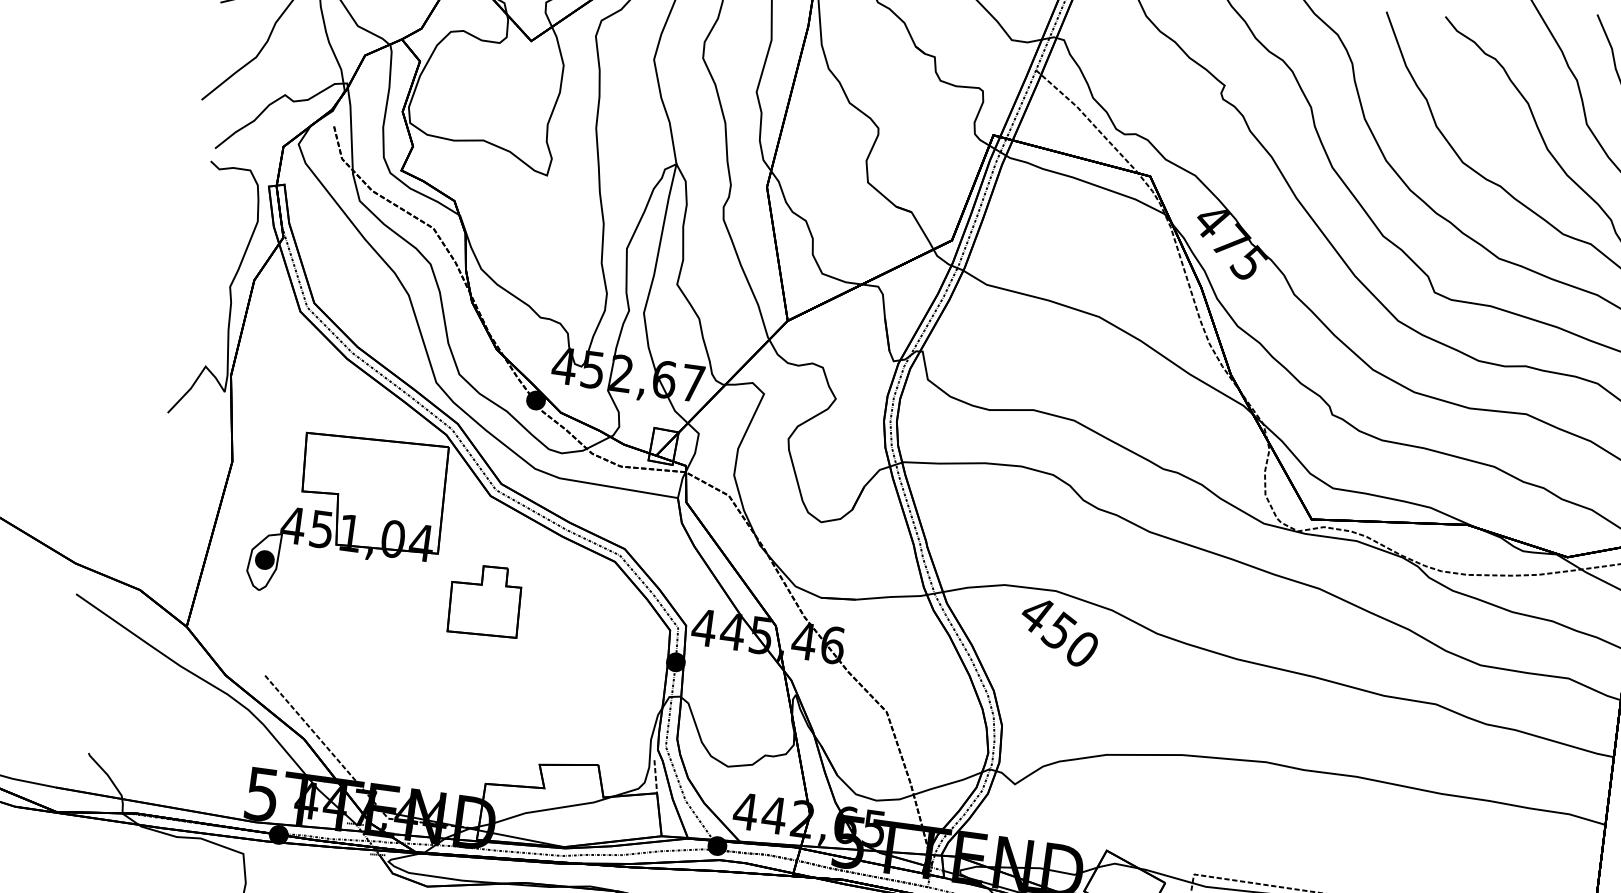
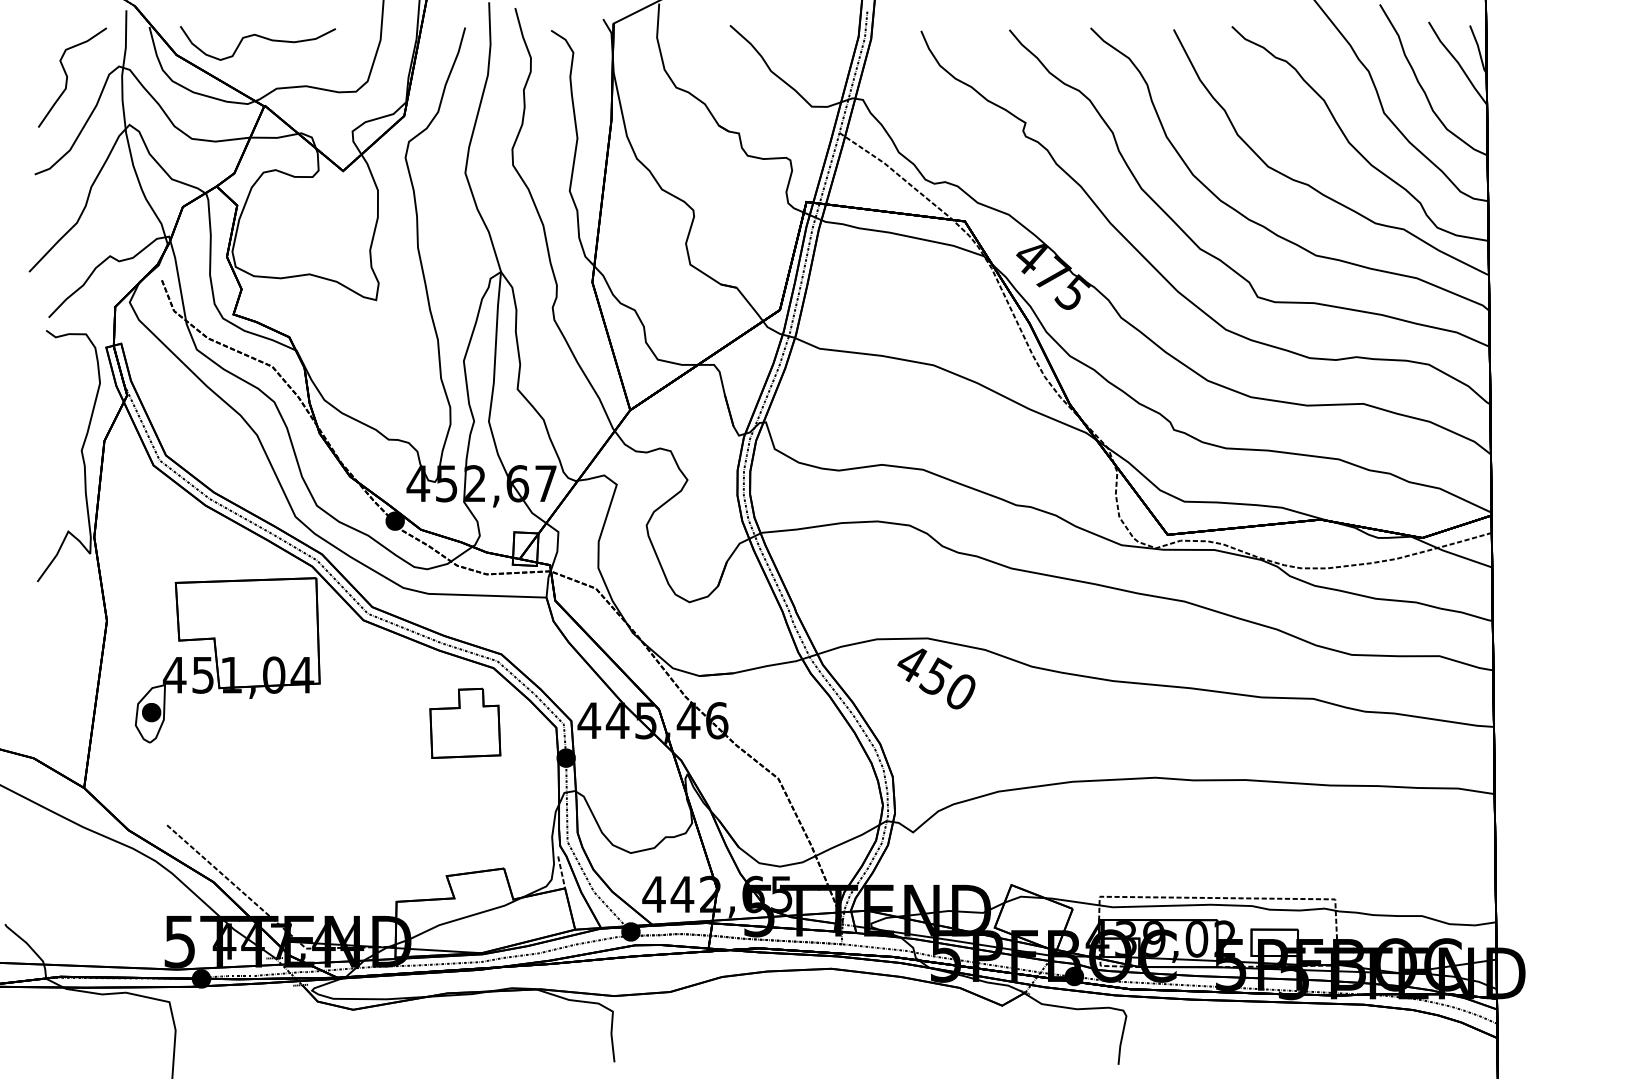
part: (485, 600) -> (465, 722), moved

